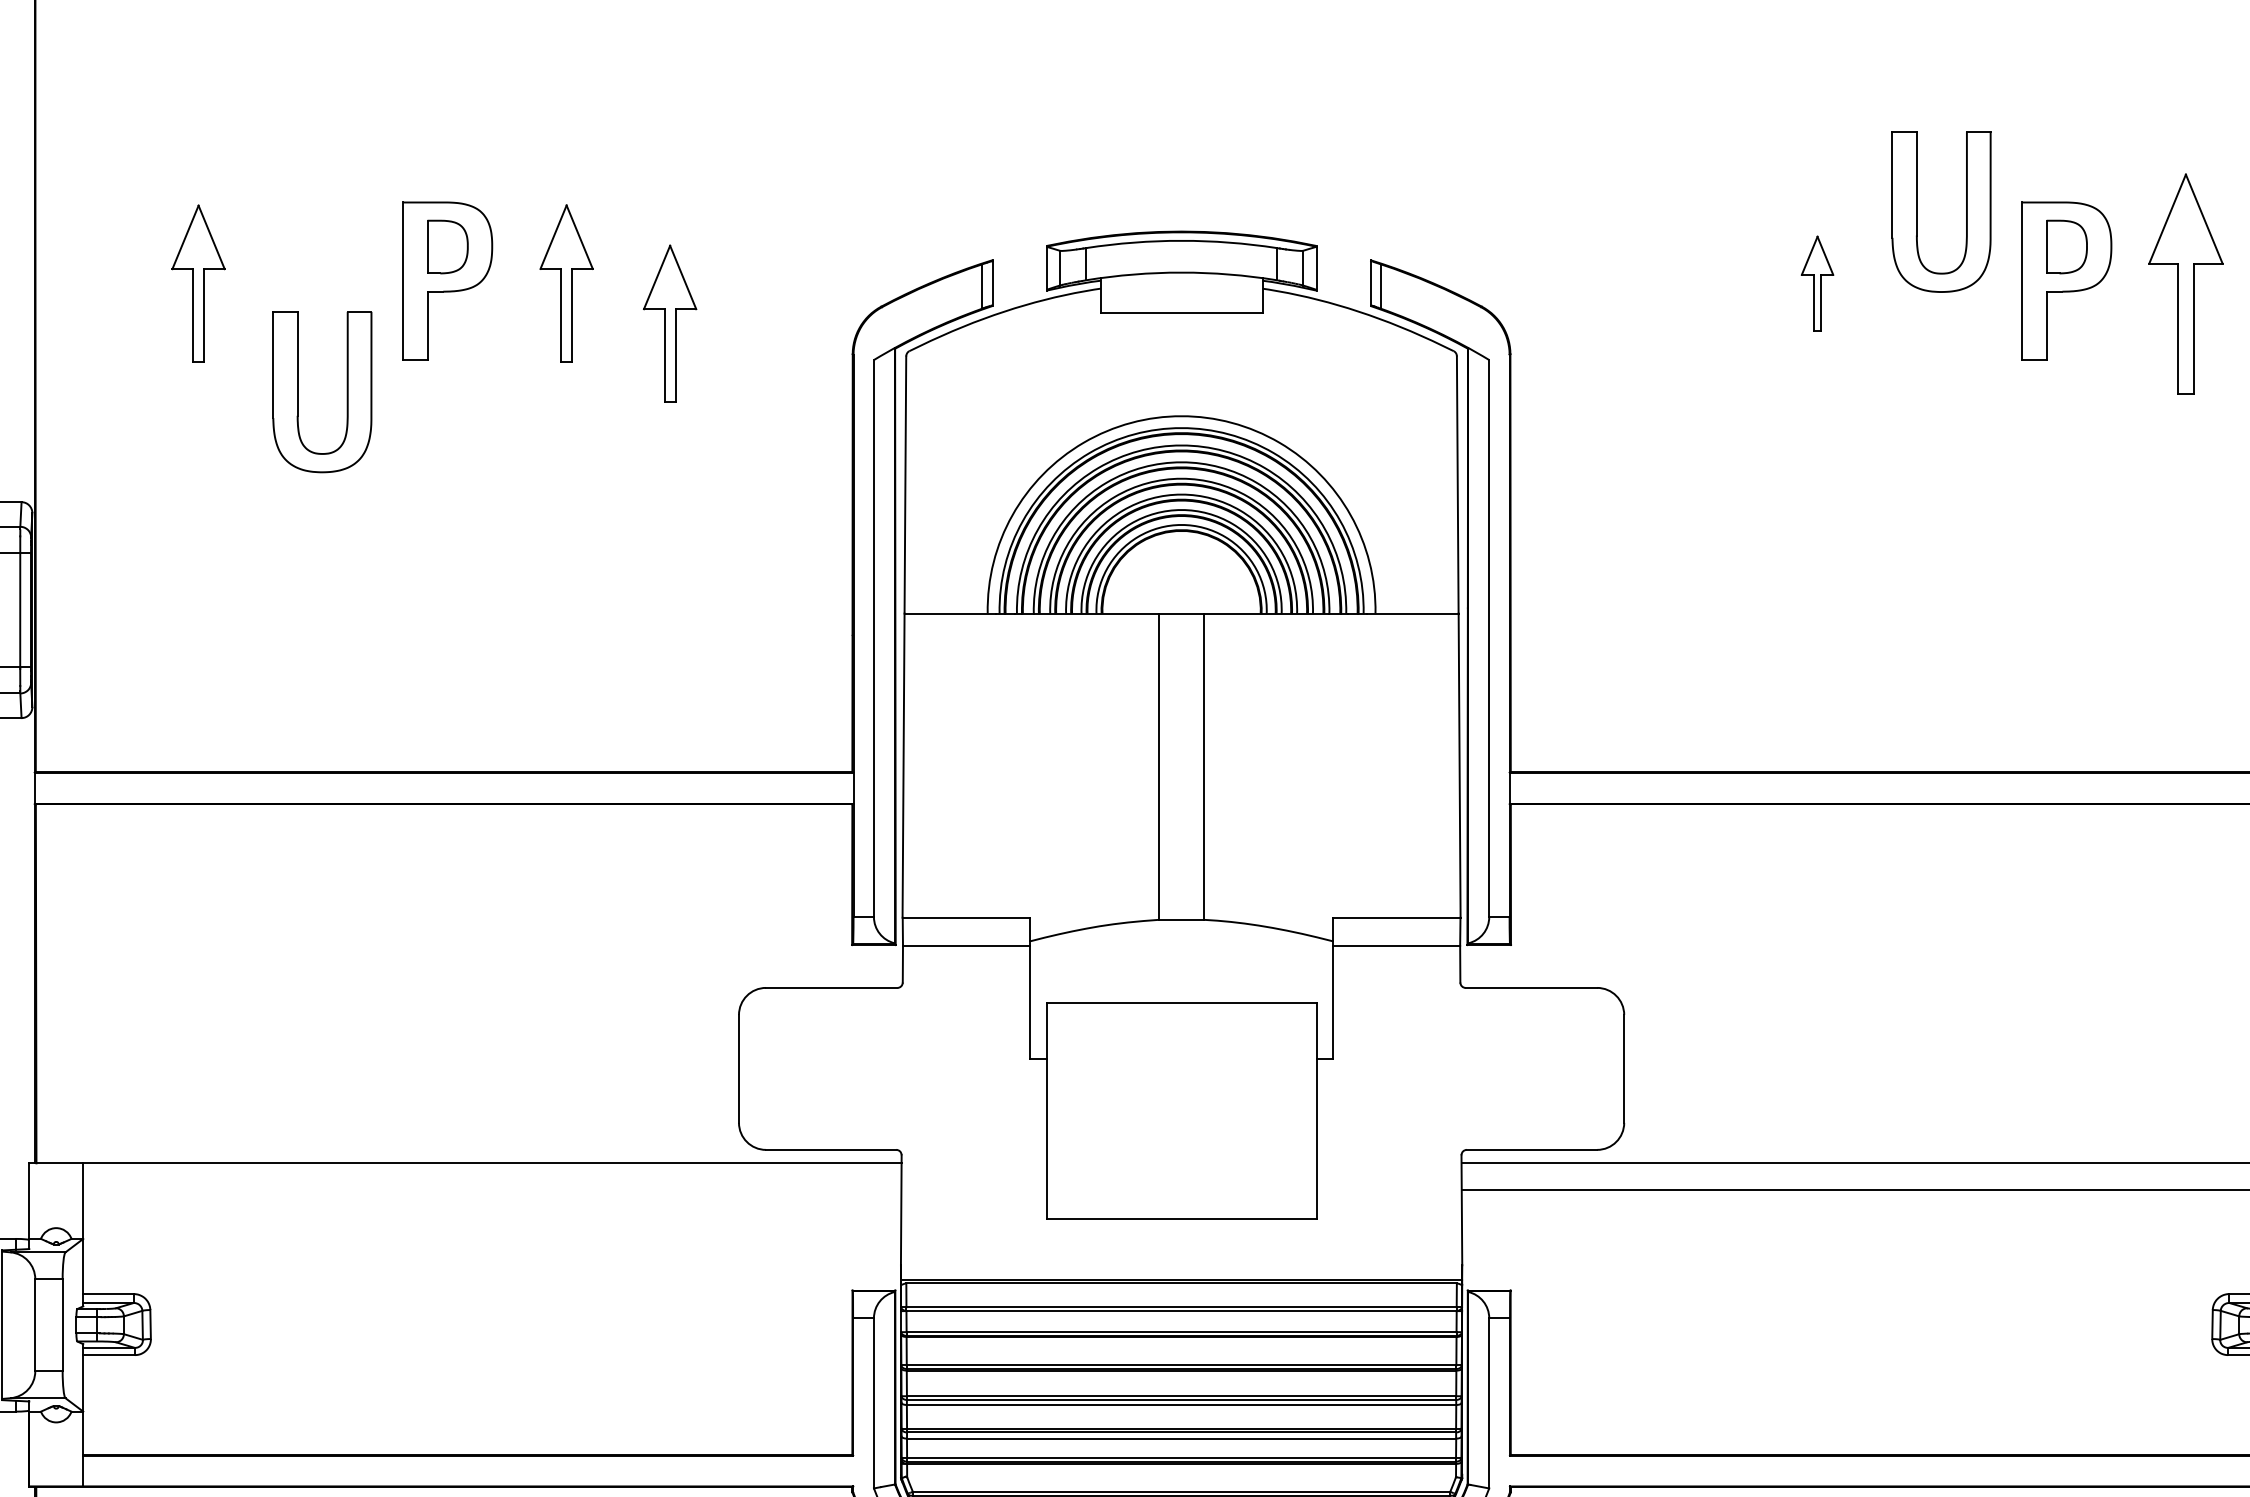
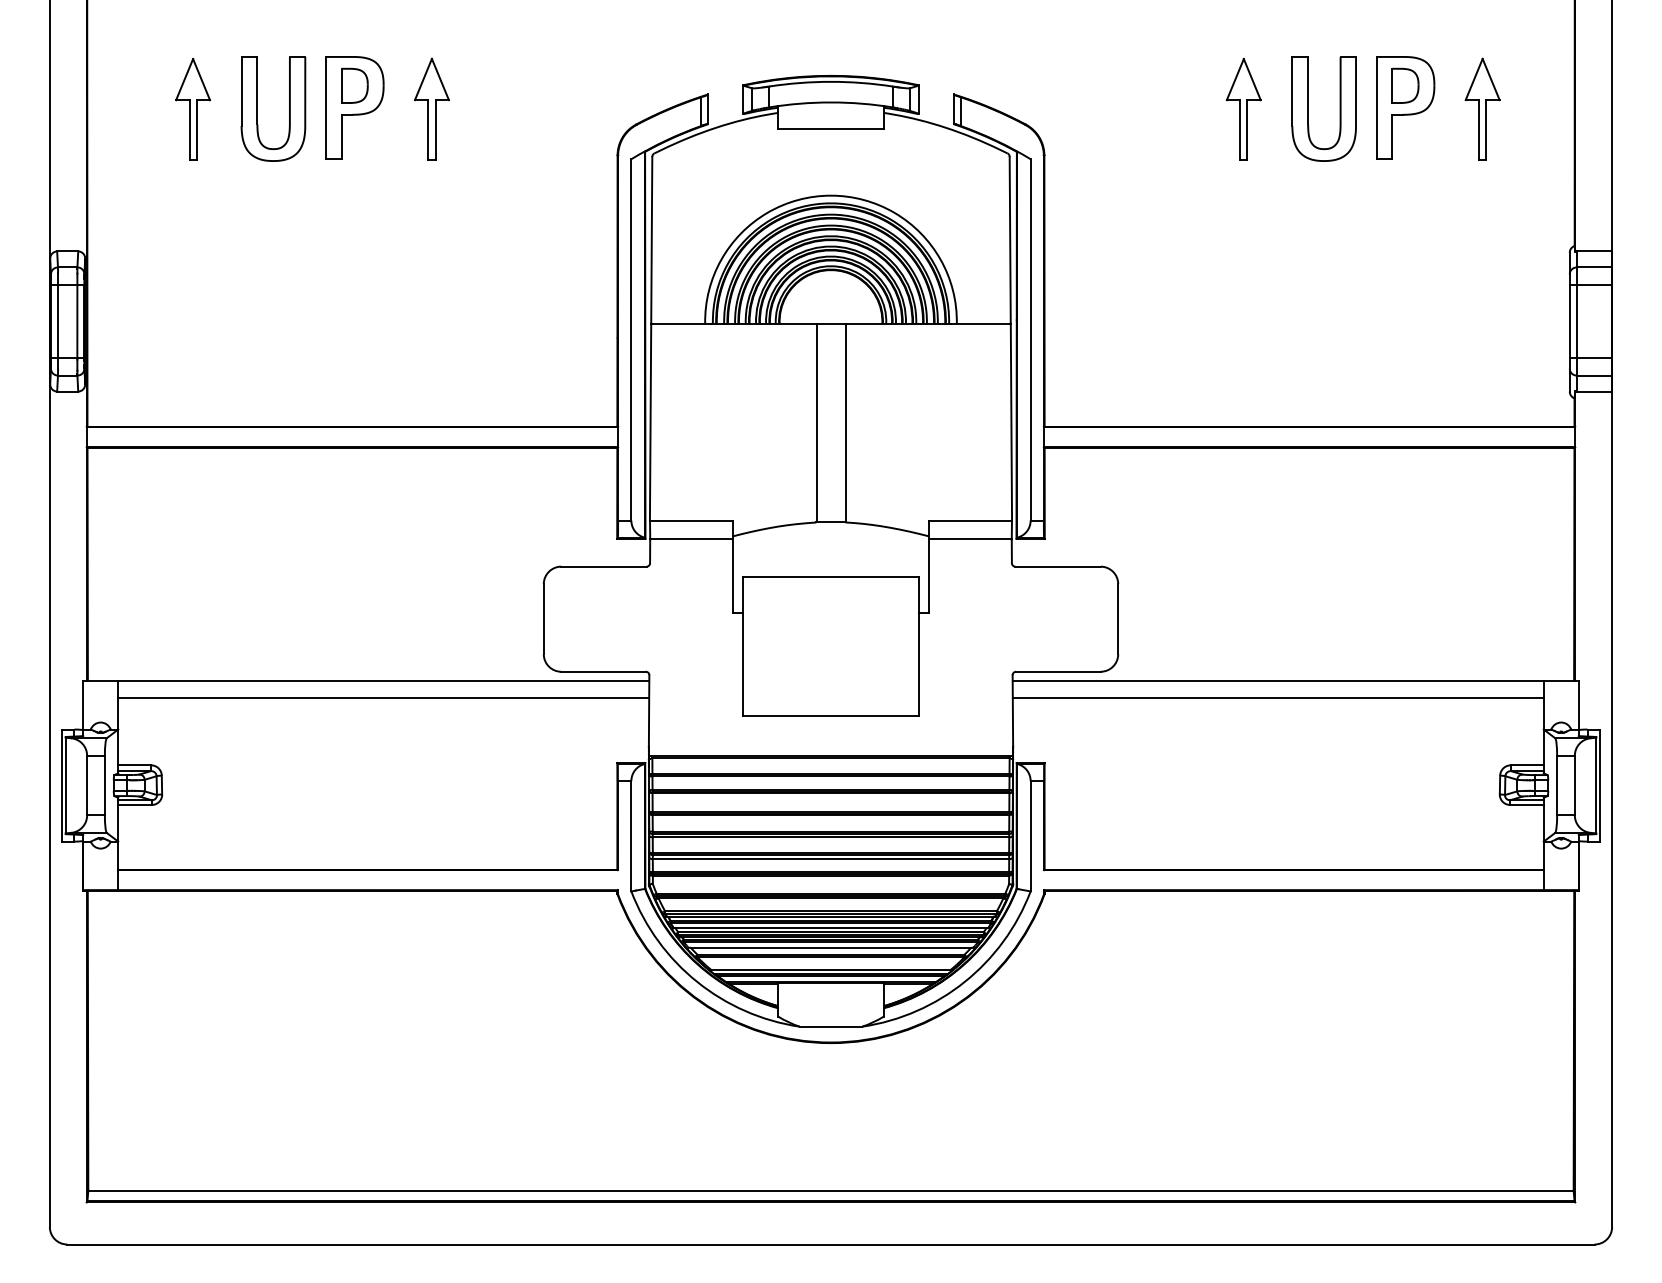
part: (1917, 211) -> (1308, 108), moved
part: (2185, 281) -> (1482, 108), size x0.71
part: (1817, 283) -> (1243, 109), size x1.67
part: (670, 323) -> (499, 135), removed
part: (297, 391) -> (257, 108), moved
line: (491, 1189) -> (383, 697), added

